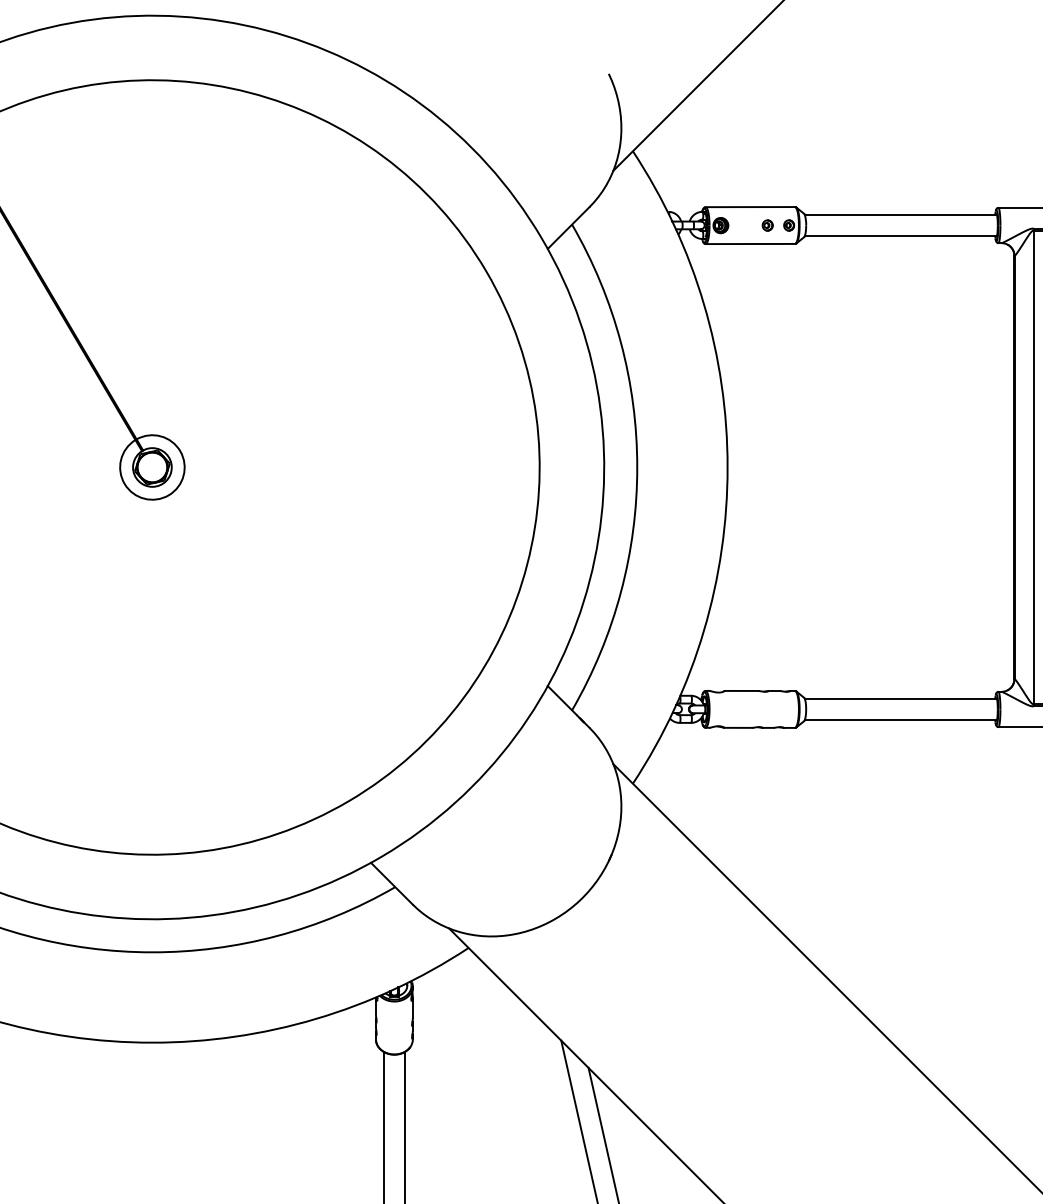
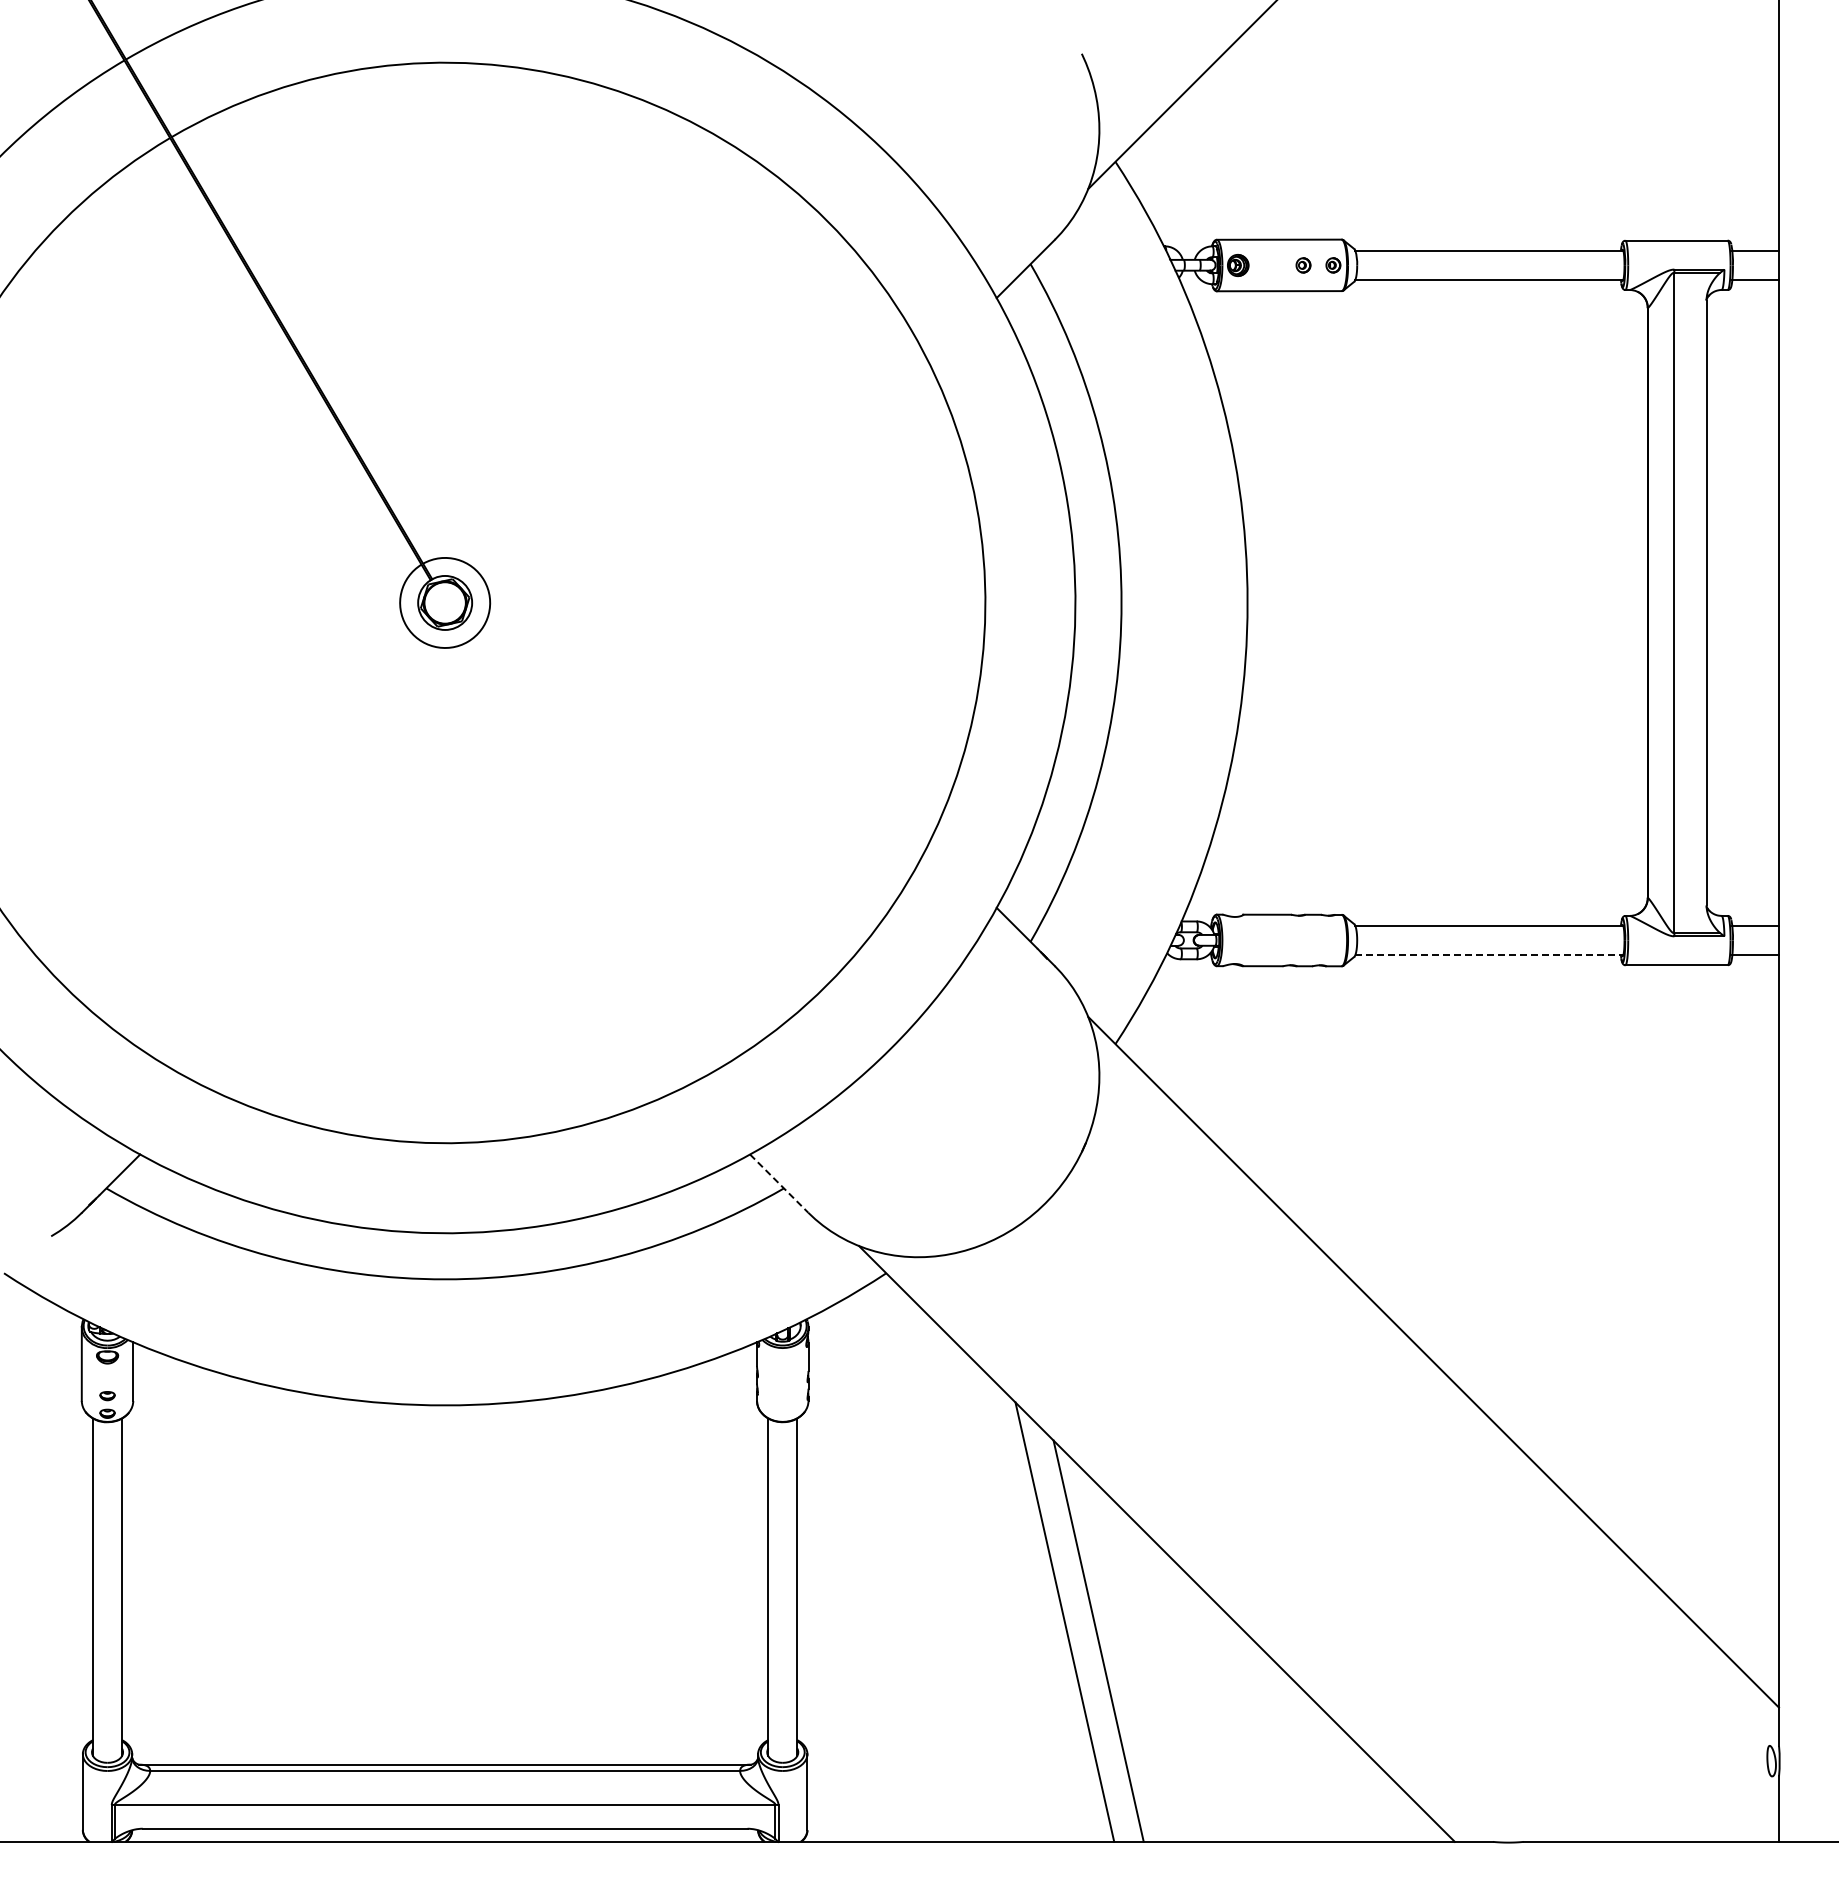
line: (901, 719) -> (1489, 954), solid -> dashed
line: (392, 883) -> (779, 1183), solid -> dashed

